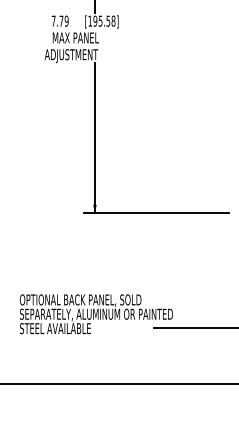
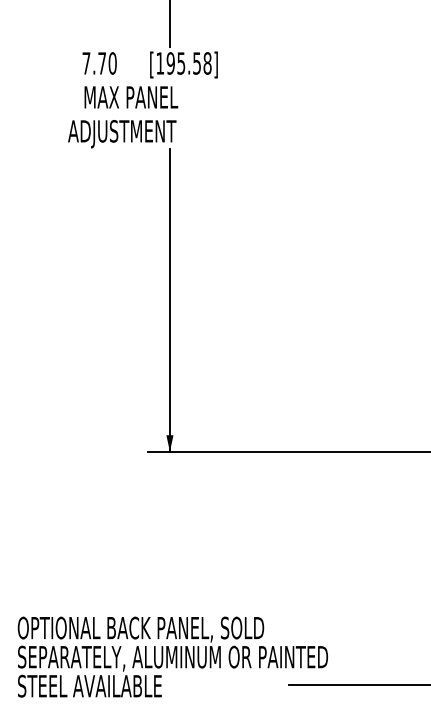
text: (66, 21) -> (112, 64), 7.79 -> 7.70

